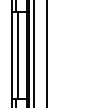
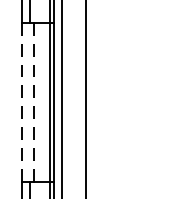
line: (11, 56) -> (20, 104), solid -> dashed
line: (18, 56) -> (33, 104), solid -> dashed

